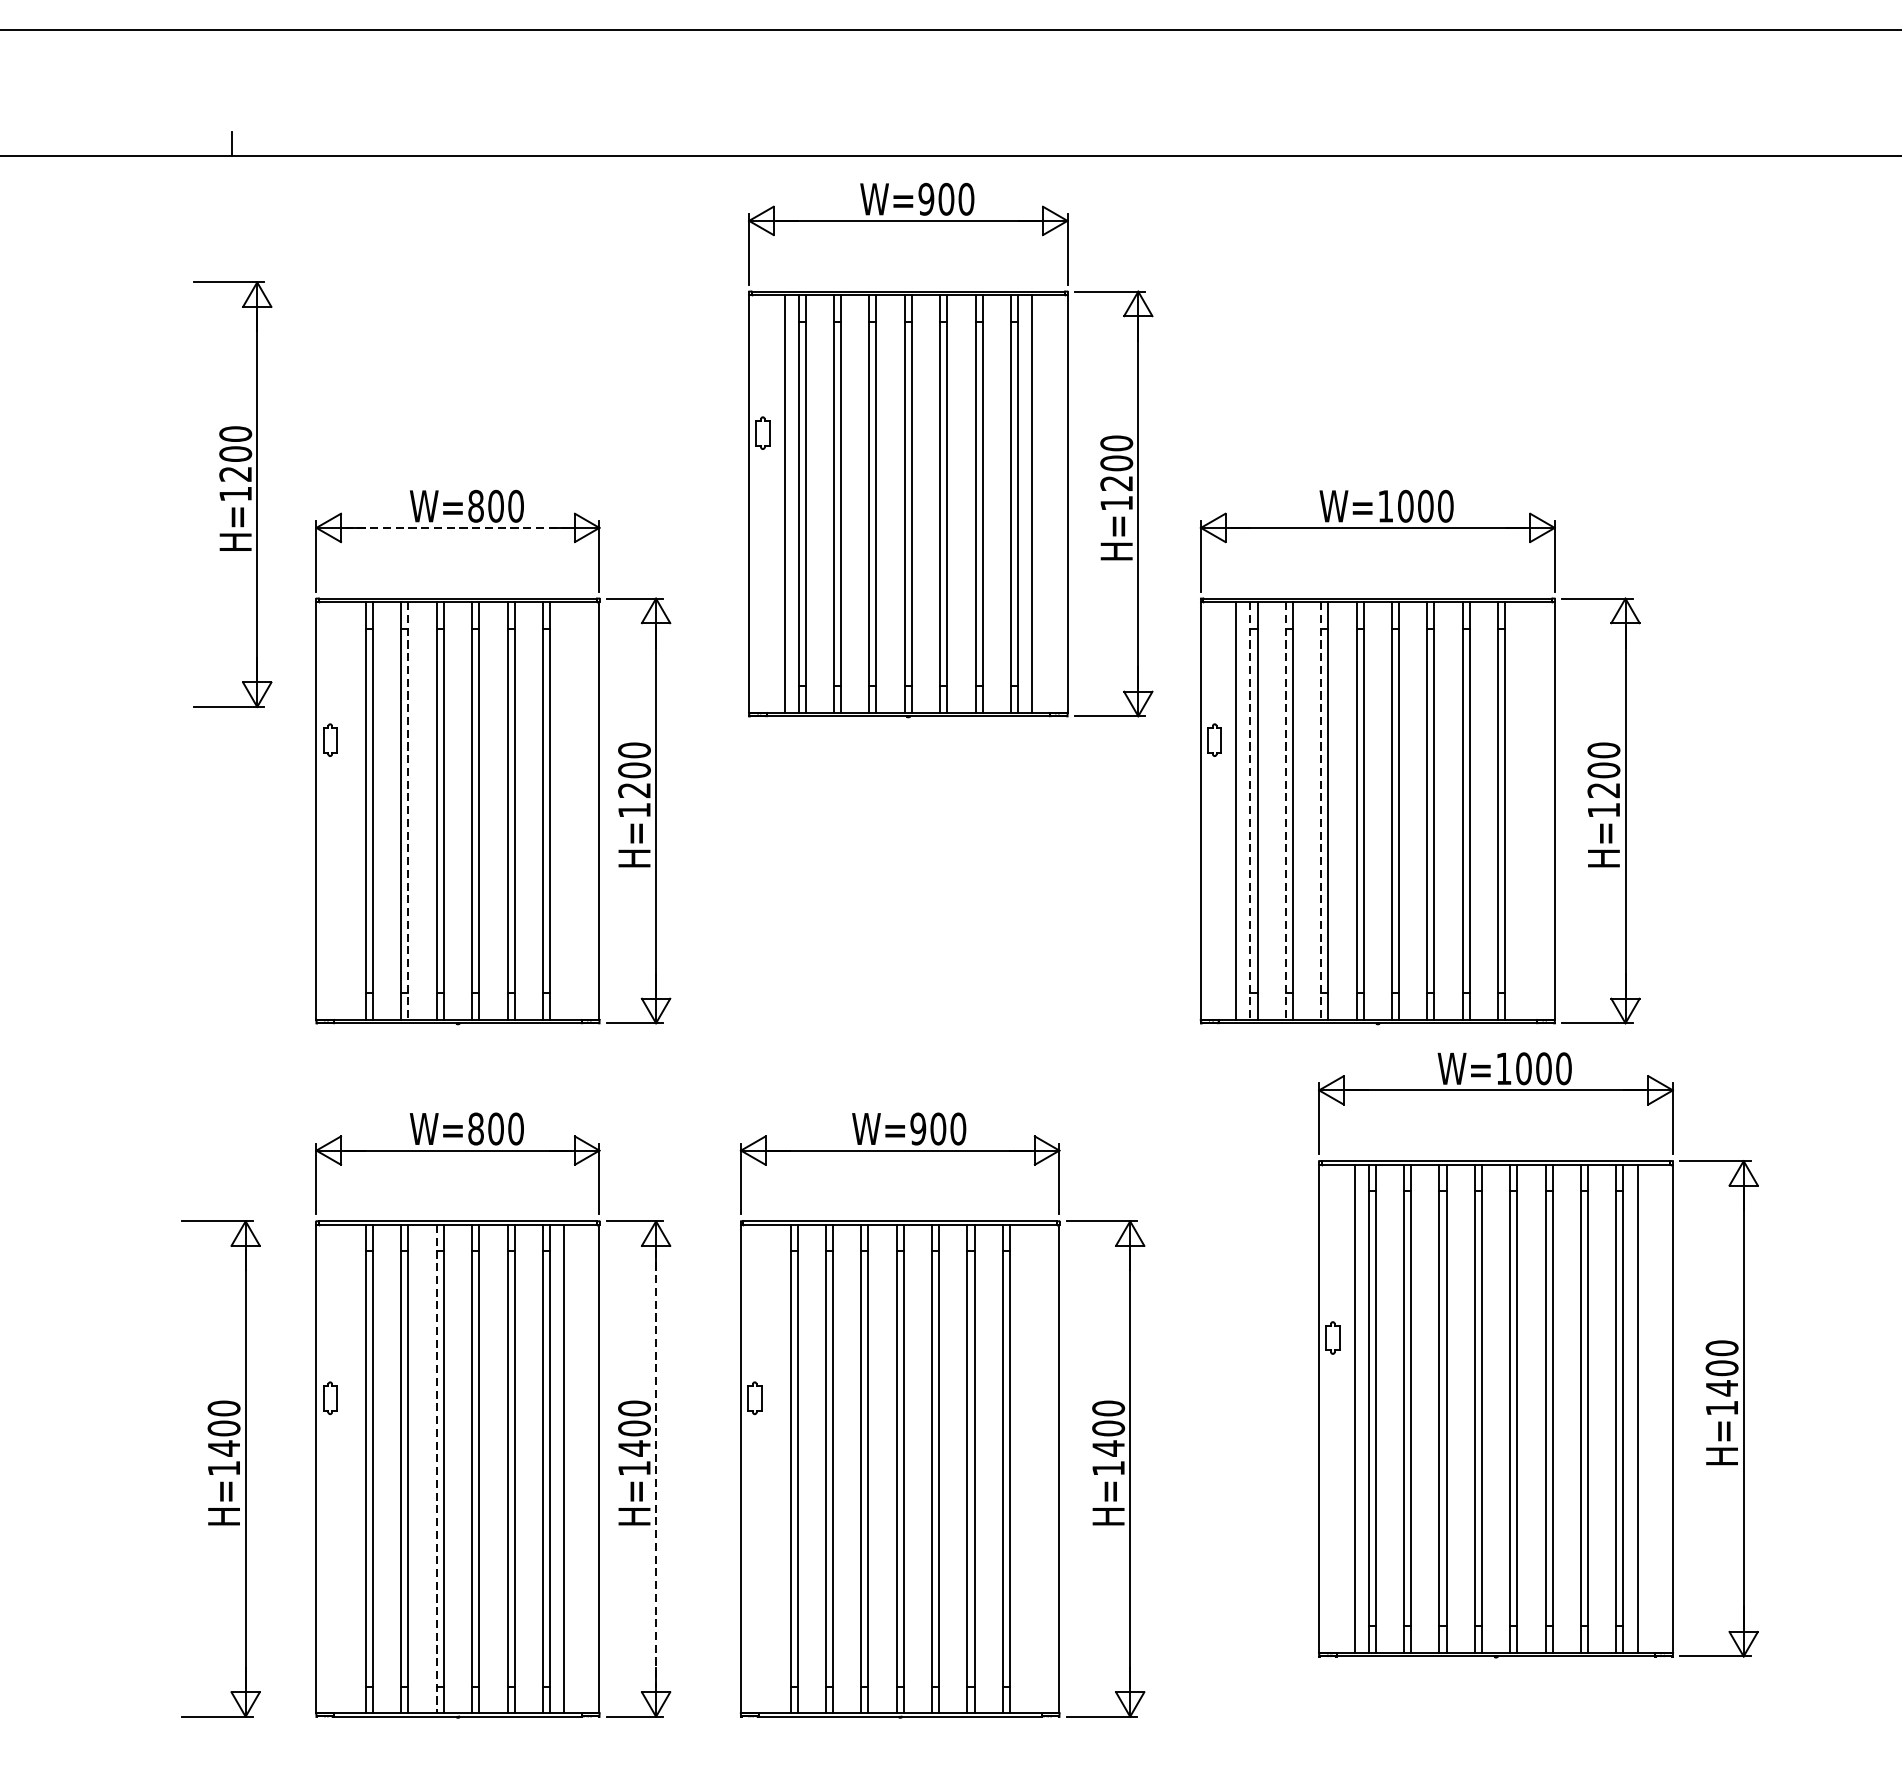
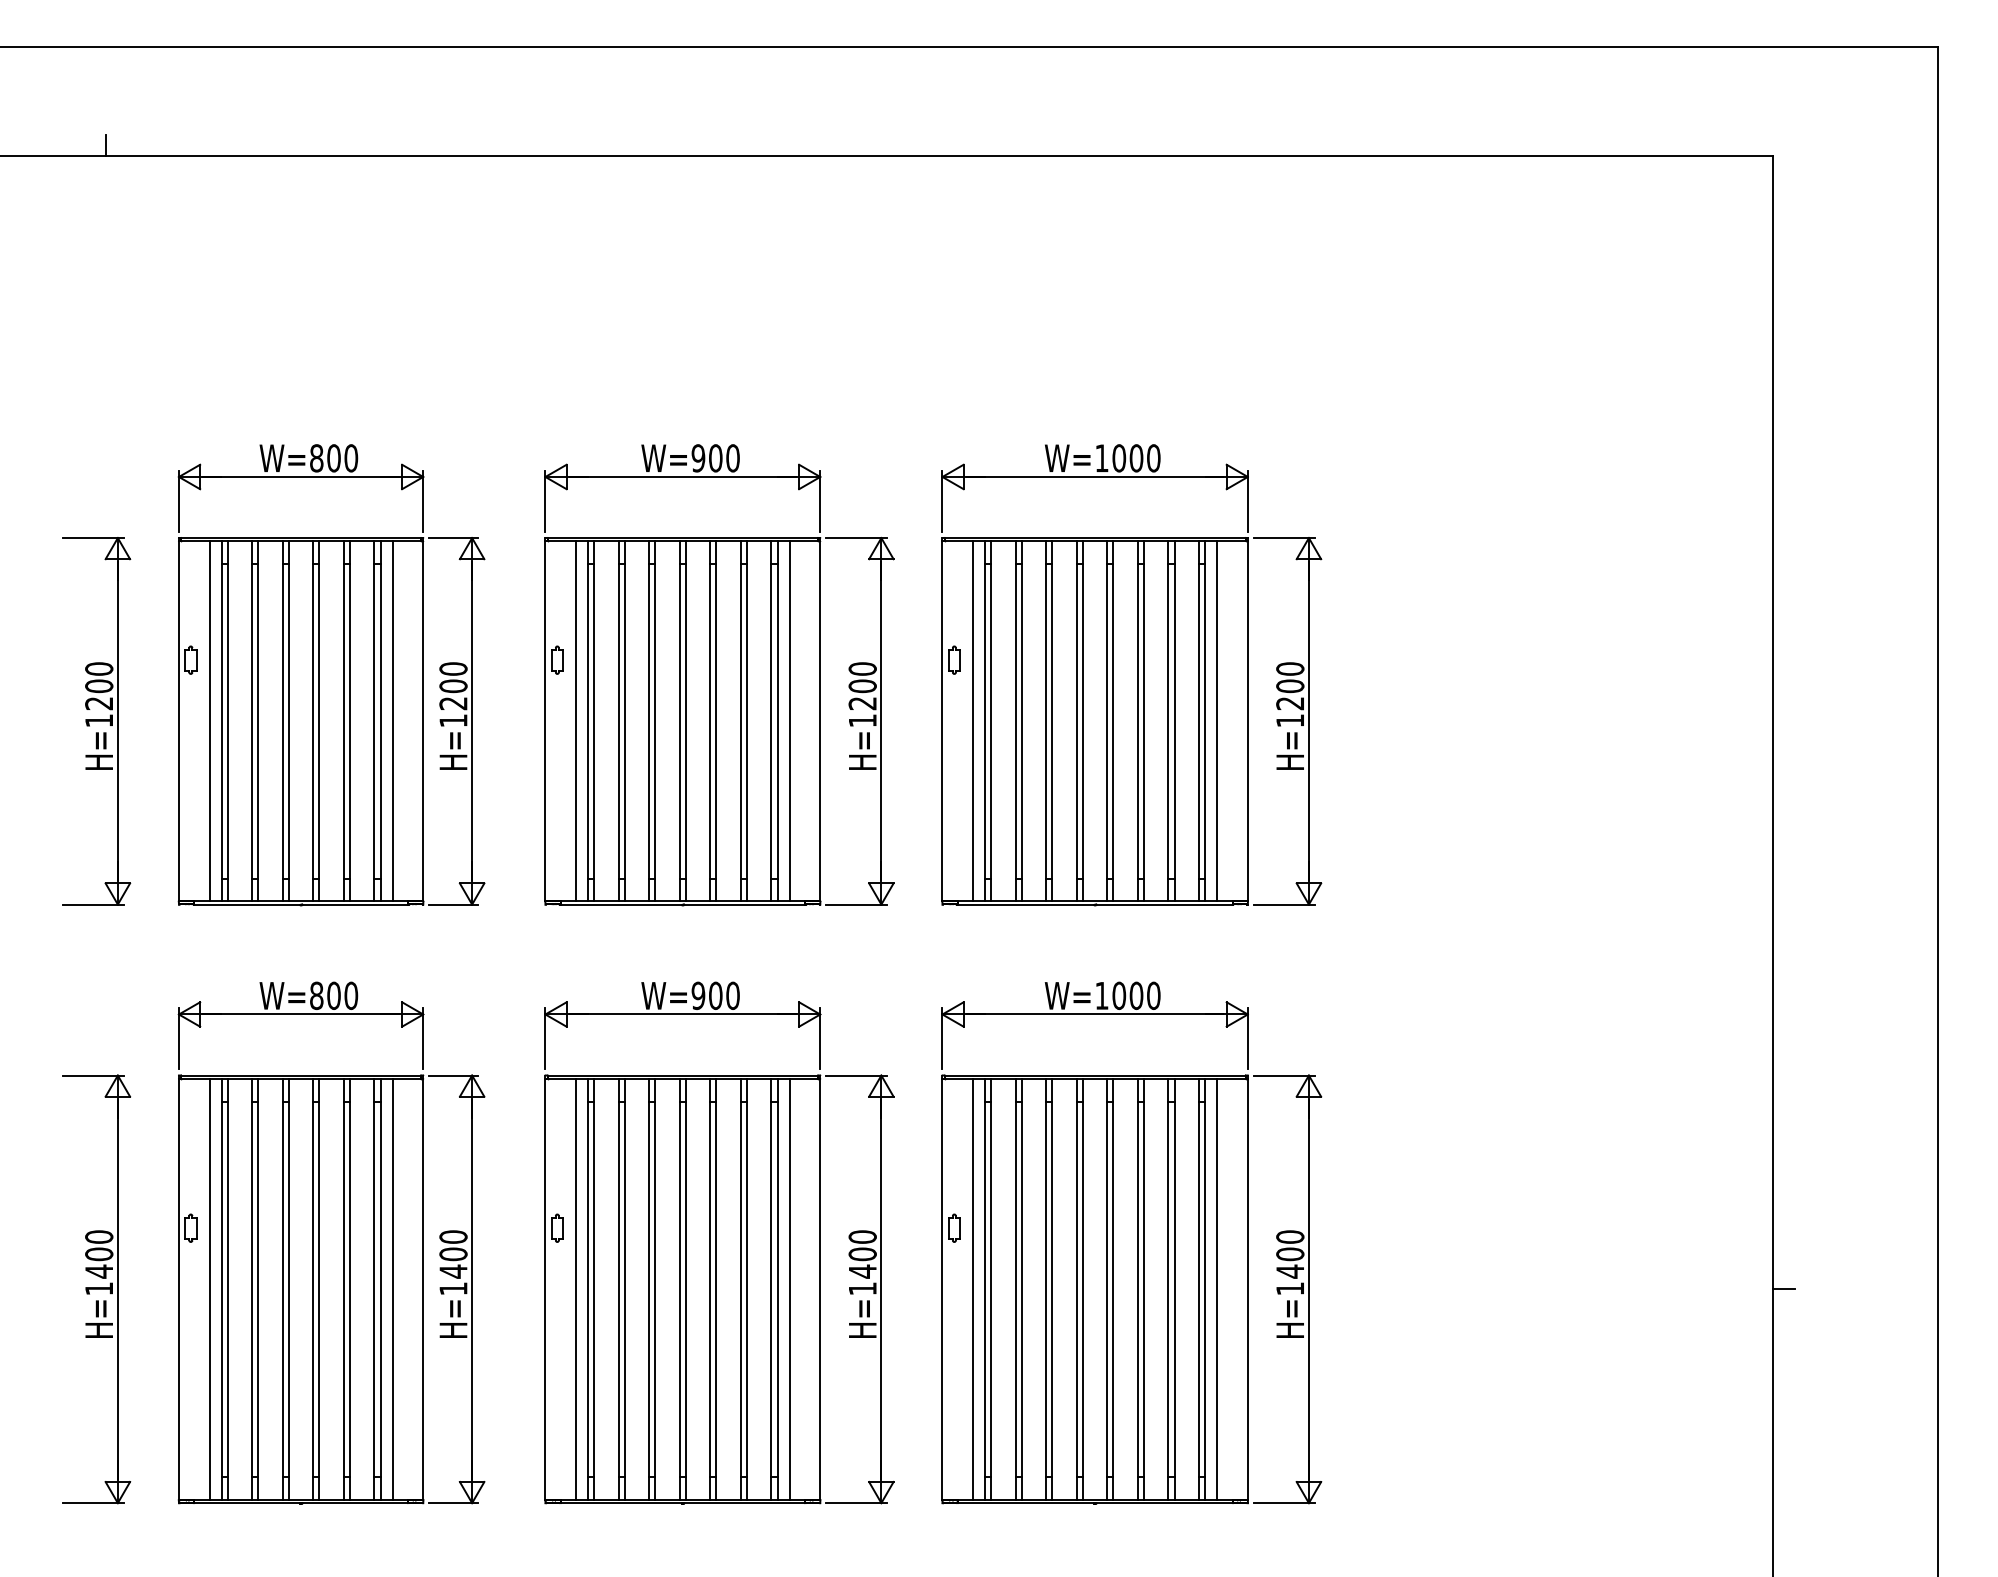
part: (950, 450) -> (719, 675), moved
part: (232, 494) -> (96, 721), moved
line: (458, 527) -> (301, 476), dashed -> solid
line: (351, 811) -> (209, 721), added
line: (408, 811) -> (258, 721), dashed -> solid
line: (563, 811) -> (392, 721), added
line: (1250, 811) -> (985, 721), dashed -> solid
line: (1285, 811) -> (1015, 721), dashed -> solid
line: (1321, 811) -> (1046, 721), dashed -> solid
line: (1519, 811) -> (1217, 721), added
part: (1538, 1354) -> (1131, 1242), moved
line: (351, 1469) -> (209, 1289), added
line: (436, 1469) -> (282, 1289), dashed -> solid
line: (656, 1469) -> (472, 1289), dashed -> solid
line: (775, 1469) -> (575, 1289), added
line: (1023, 1469) -> (789, 1289), added

